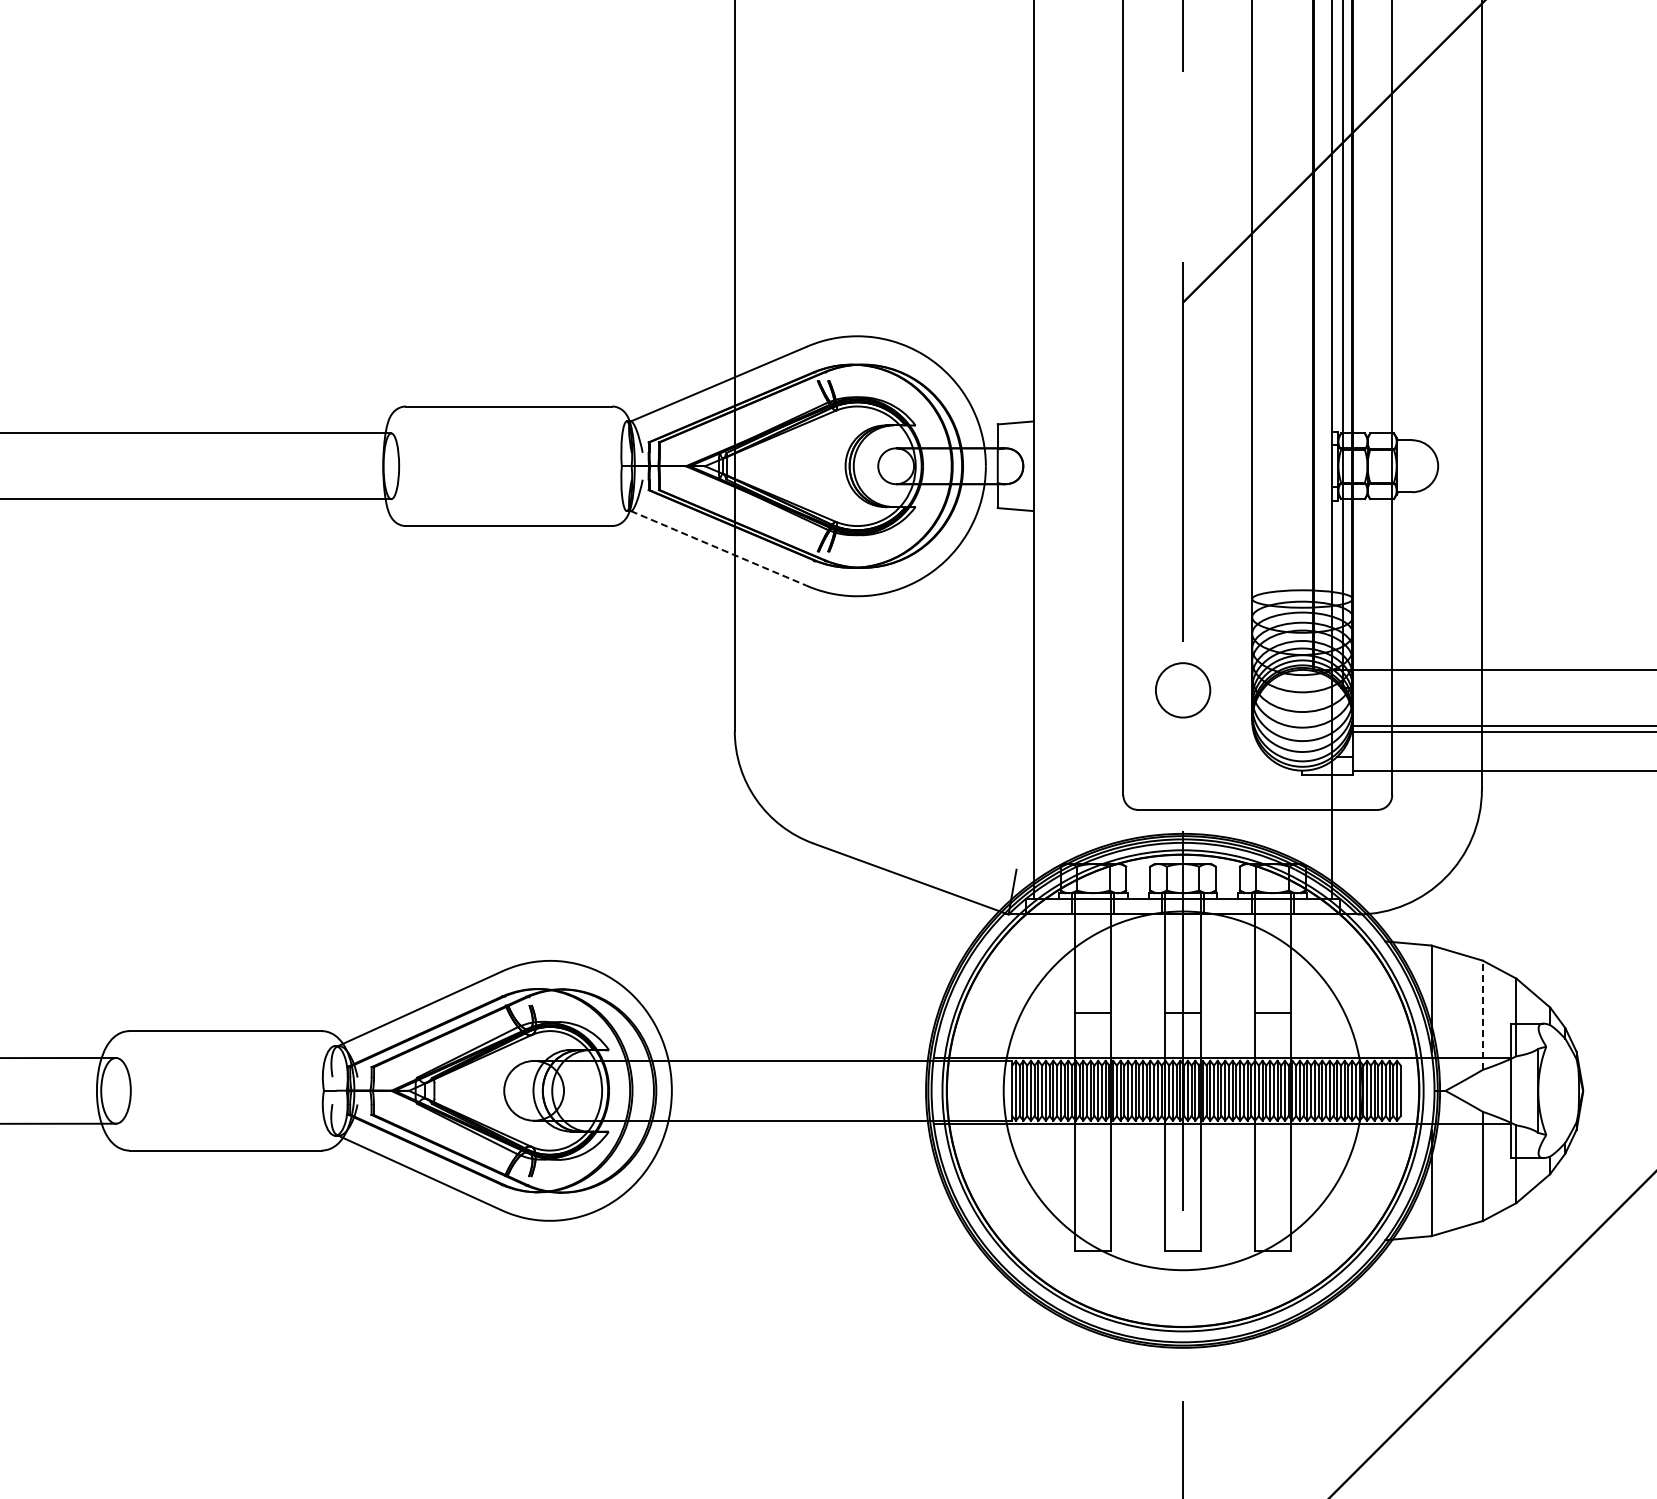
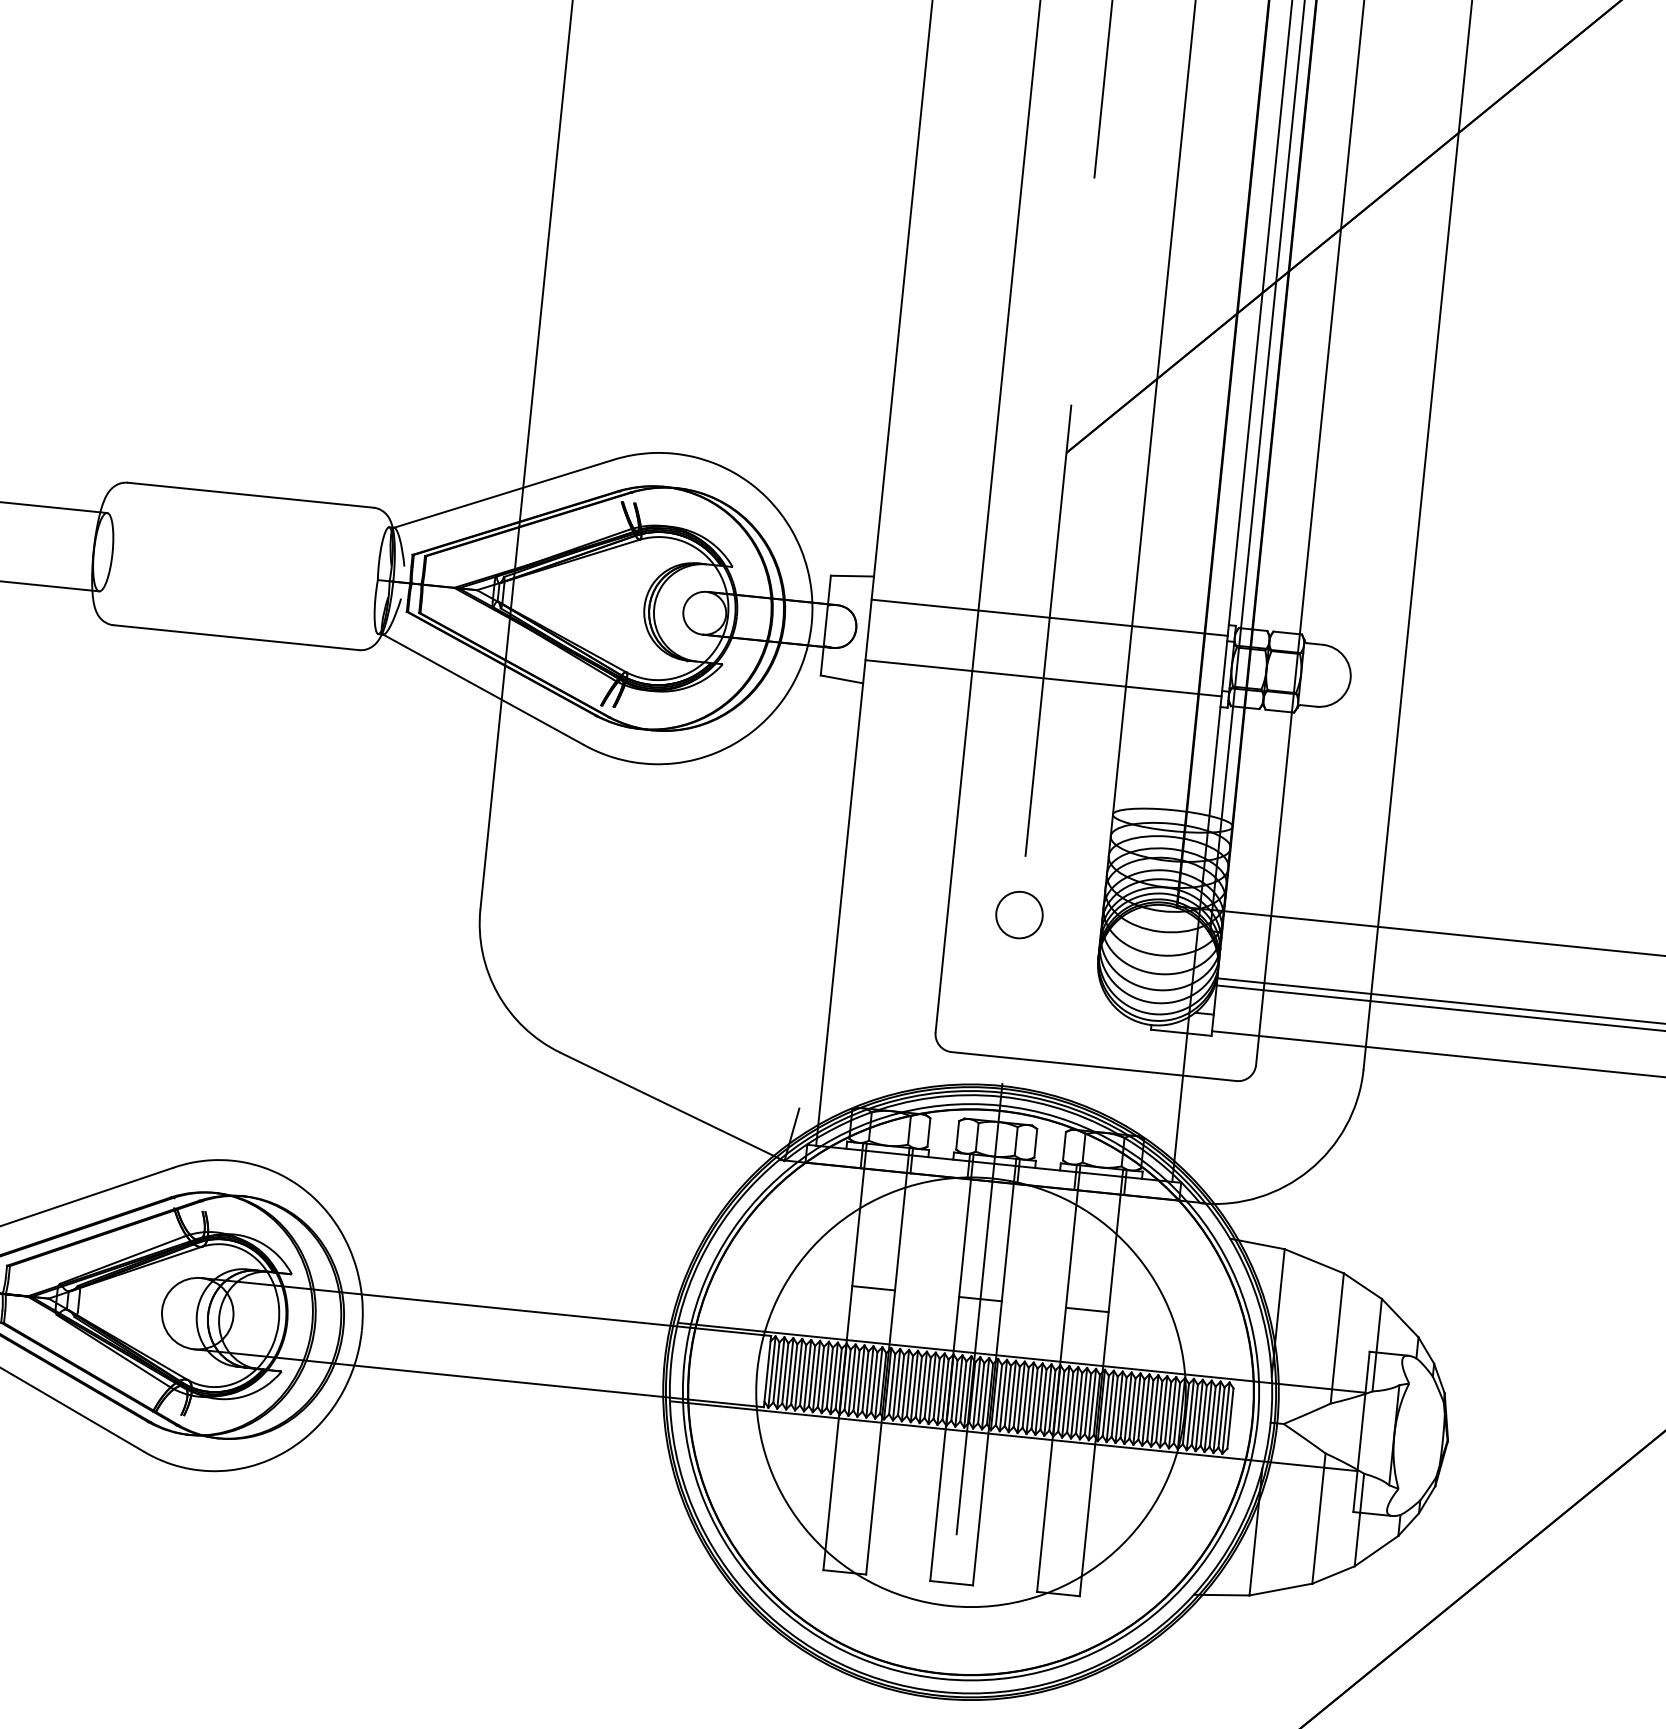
line: (1182, 440) -> (1049, 617), added
line: (1182, 491) -> (1042, 678), added
line: (719, 548) -> (484, 689), dashed -> solid
circle: (1182, 690) -> (1018, 915), size x0.71
line: (1482, 1015) -> (1336, 1338), dashed -> solid

